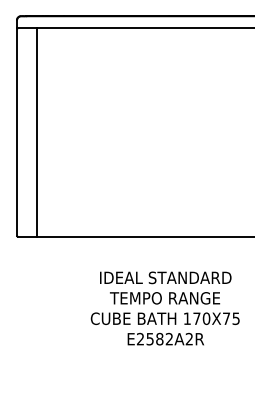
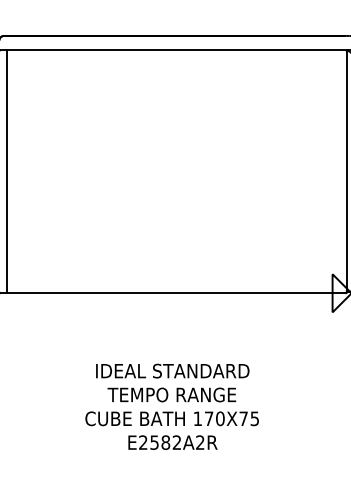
line: (36, 132) -> (6, 171), moved
text: (164, 308) -> (171, 406), moved

